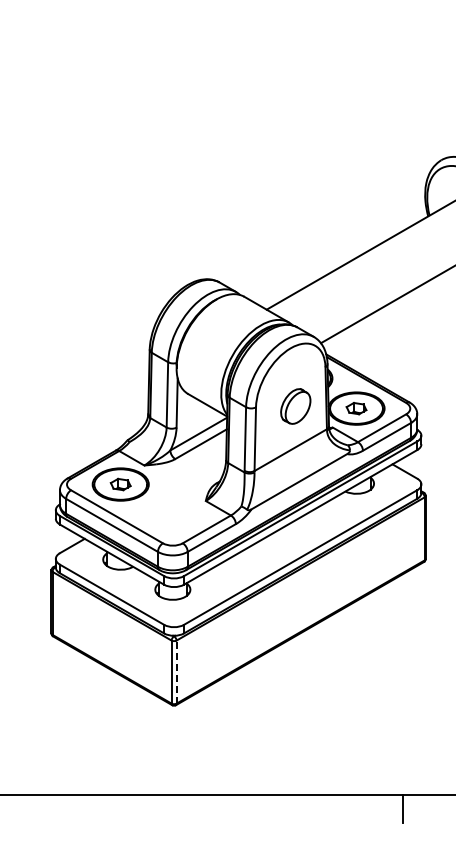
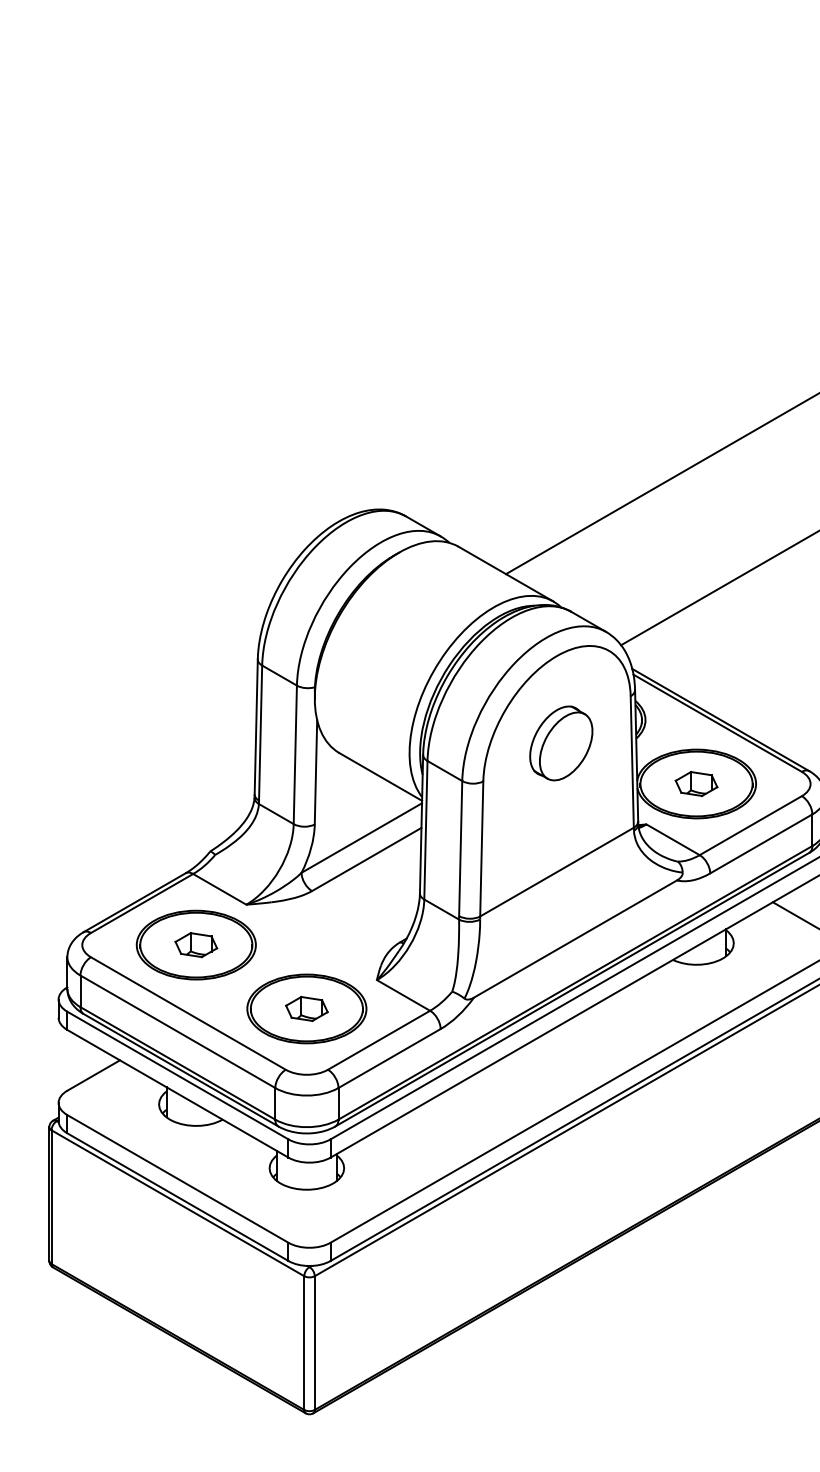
part: (295, 406) -> (560, 743), moved
part: (172, 514) -> (306, 1008), added
line: (176, 672) -> (314, 1343), dashed -> solid

